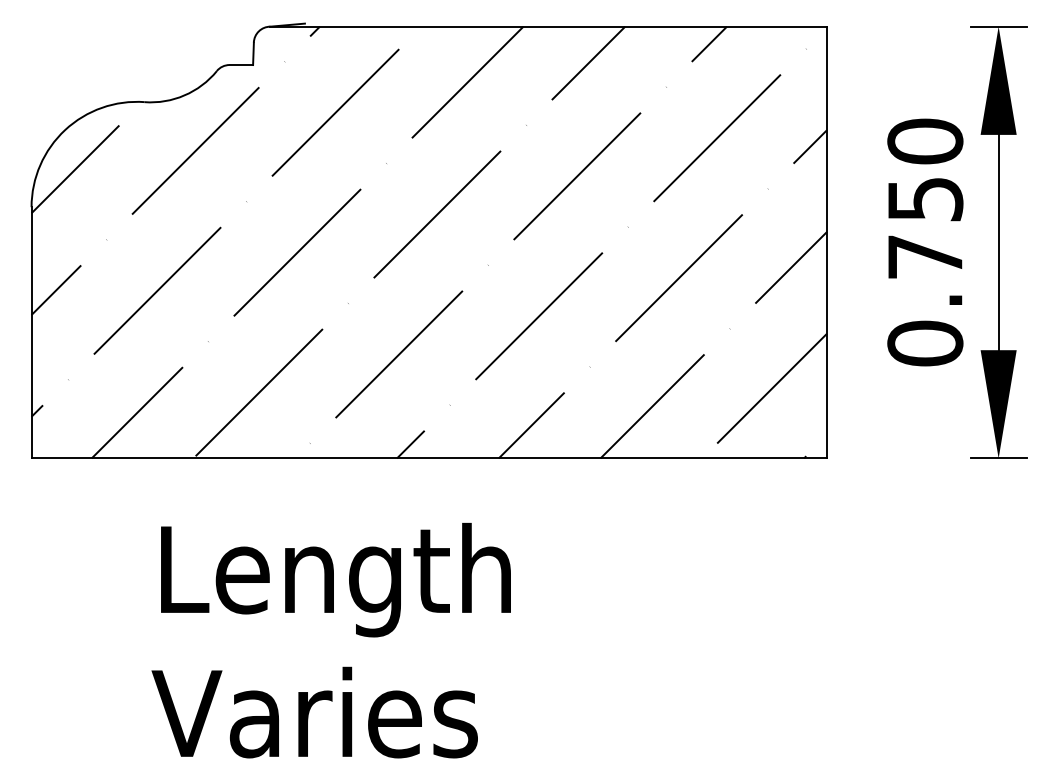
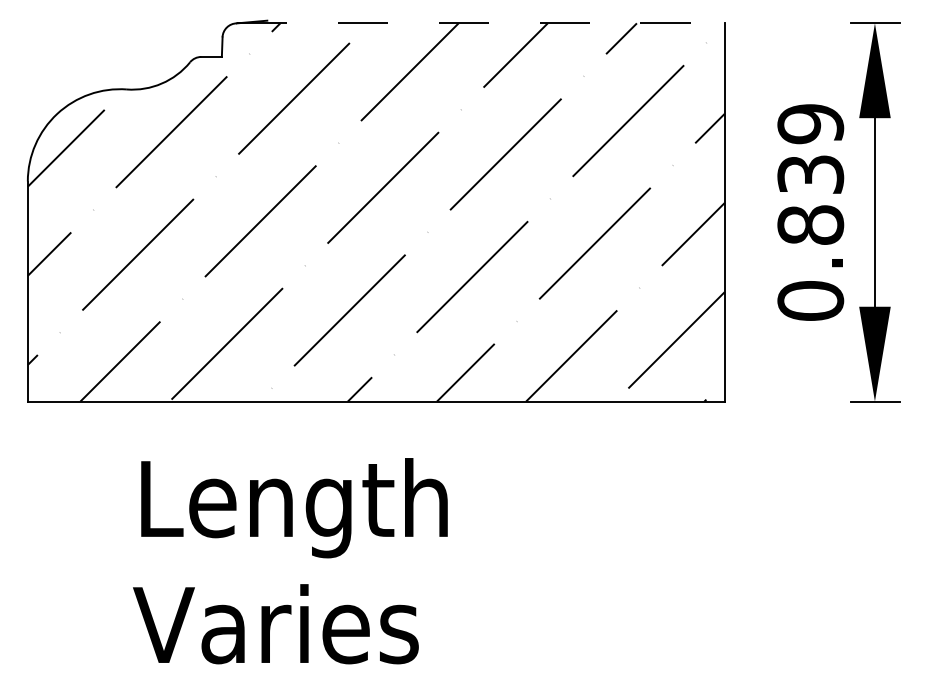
line: (548, 26) -> (480, 23), solid -> dashed
text: (925, 199) -> (810, 174), 0.750 -> 0.839

